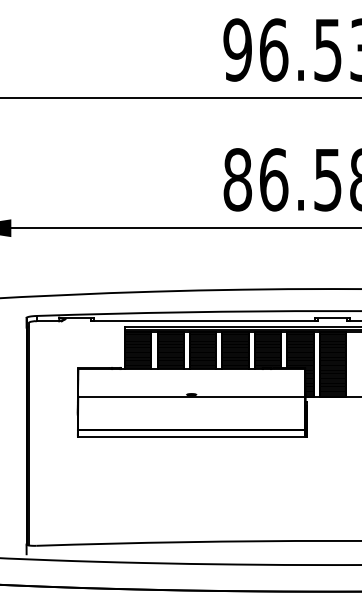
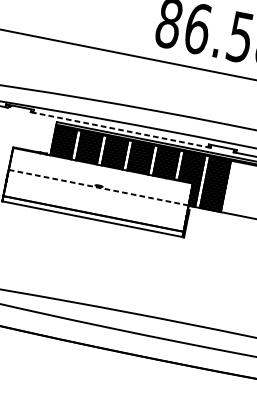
line: (204, 321) -> (120, 130), solid -> dashed
line: (192, 396) -> (99, 187), solid -> dashed

